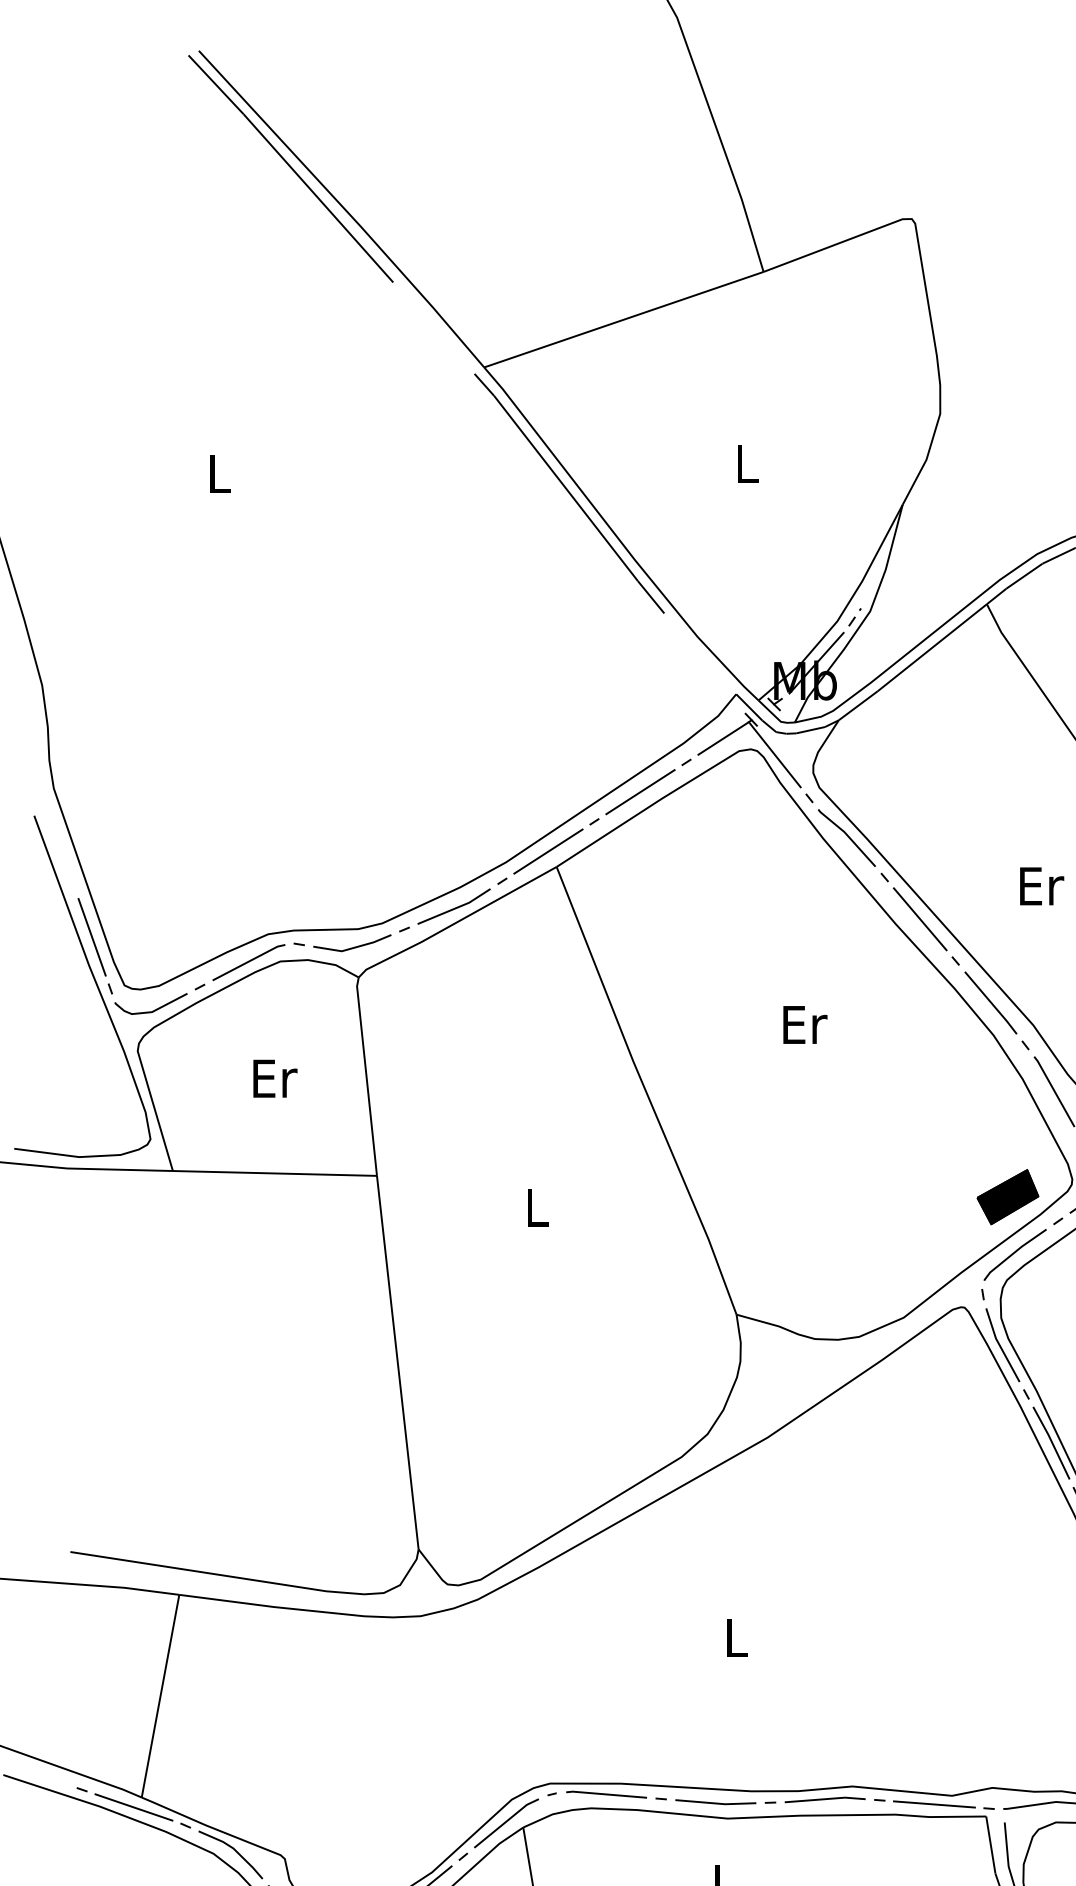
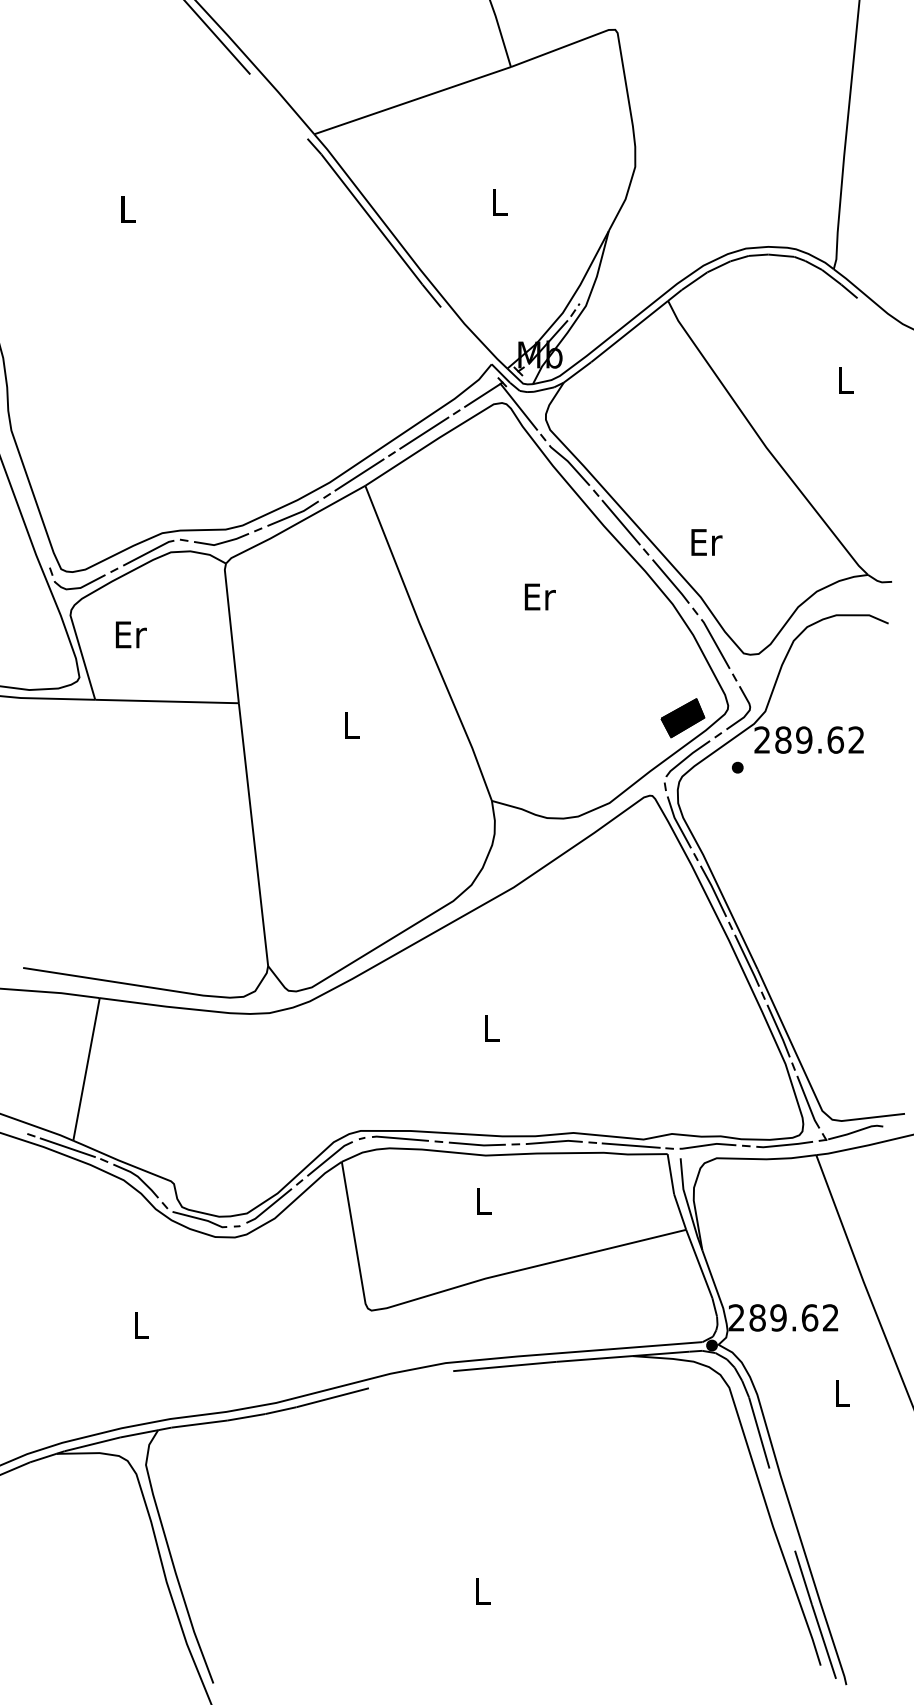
text: (1041, 886) -> (706, 542), moved
line: (90, 937) -> (37, 535), removed
text: (275, 1078) -> (131, 634), moved

